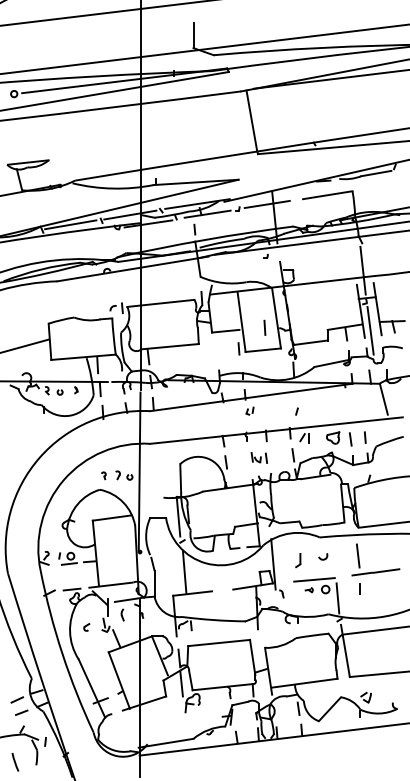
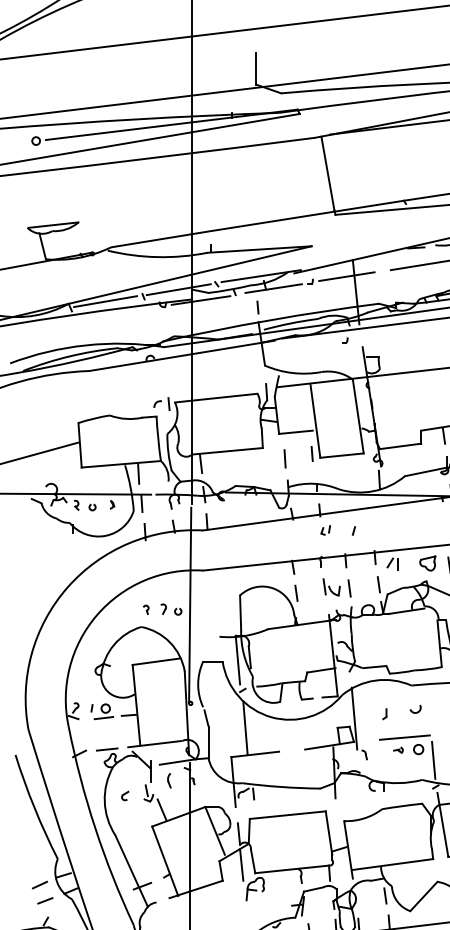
line: (264, 327) -> (284, 458), moved
line: (296, 411) -> (353, 530), moved
part: (259, 457) -> (337, 587), size x1.43
part: (297, 560) -> (384, 713), size x0.62

